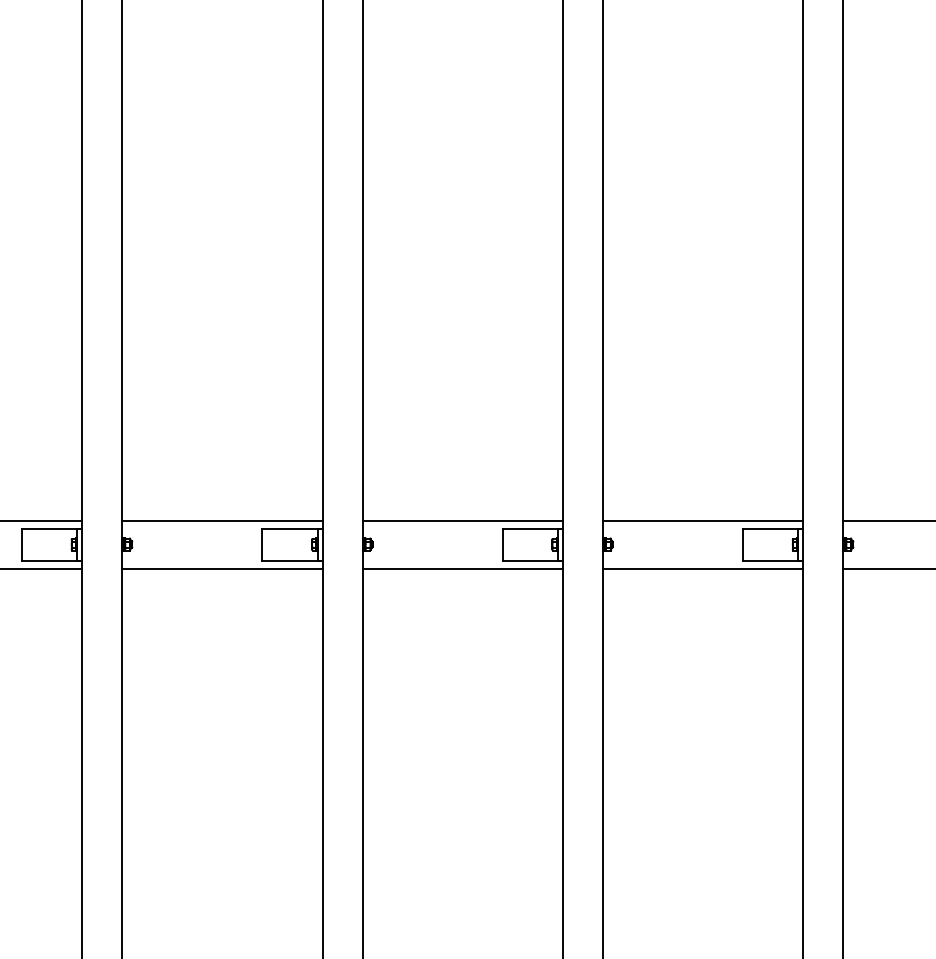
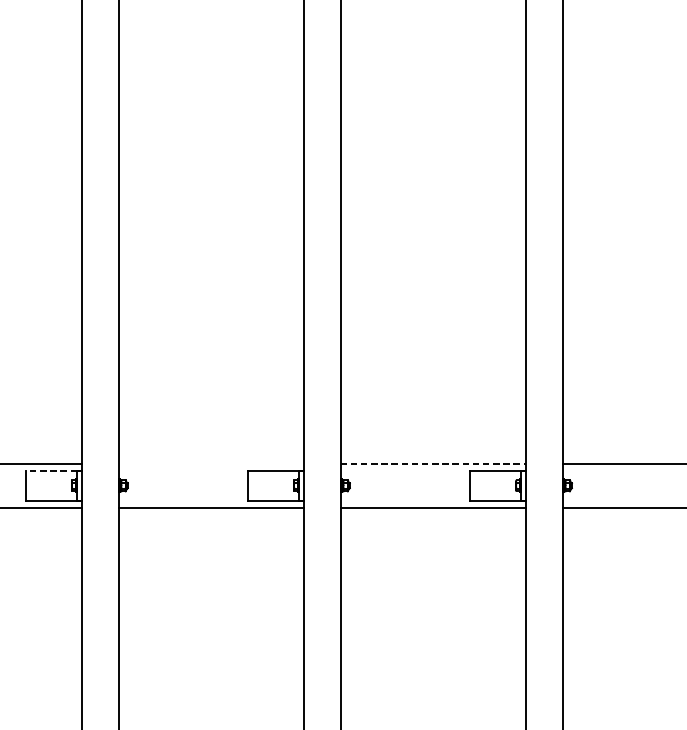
line: (462, 520) -> (210, 463), removed
line: (703, 520) -> (433, 463), solid -> dashed
line: (290, 528) -> (51, 470), solid -> dashed

